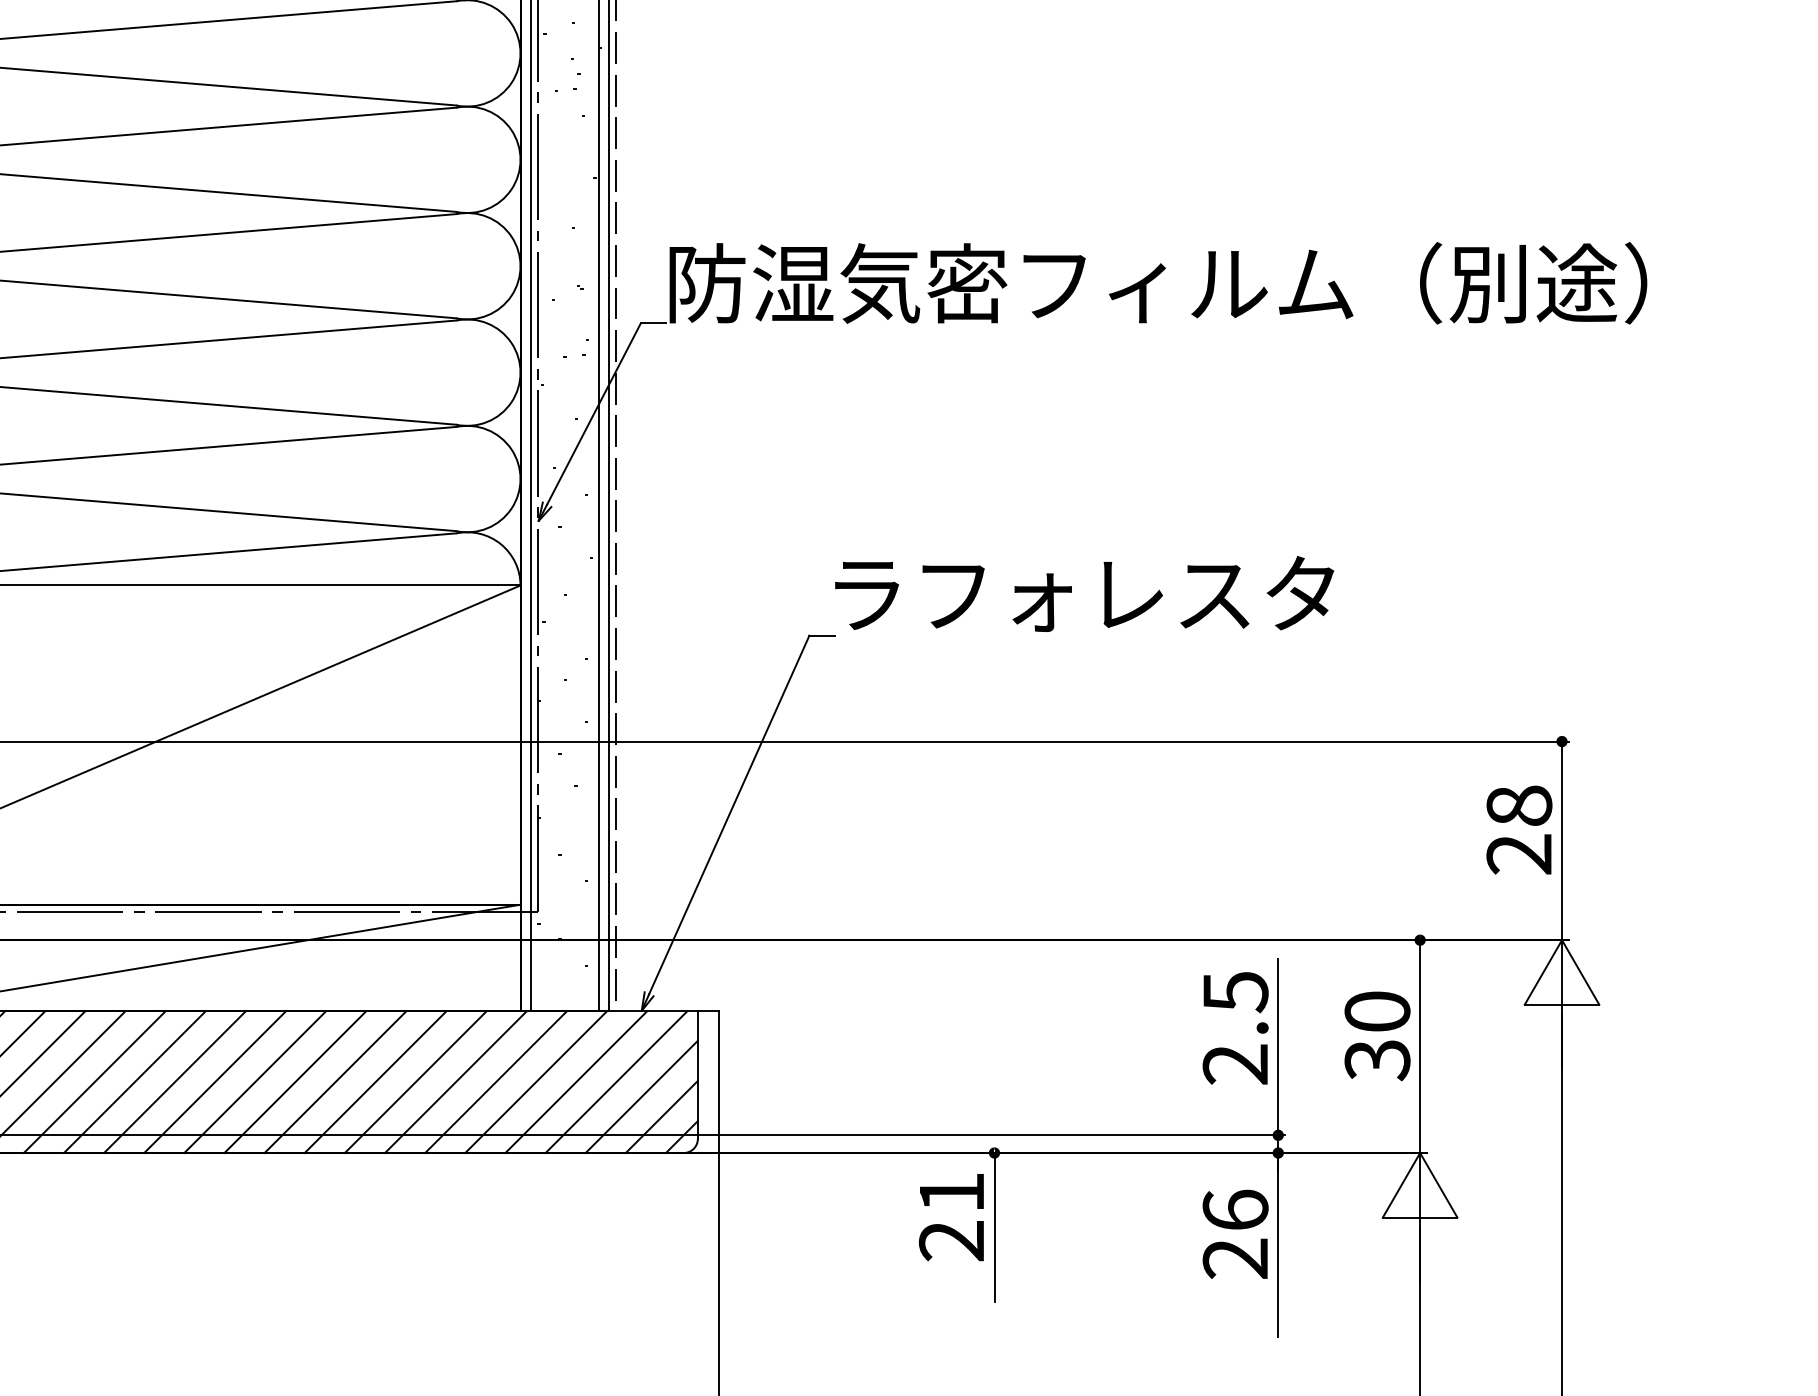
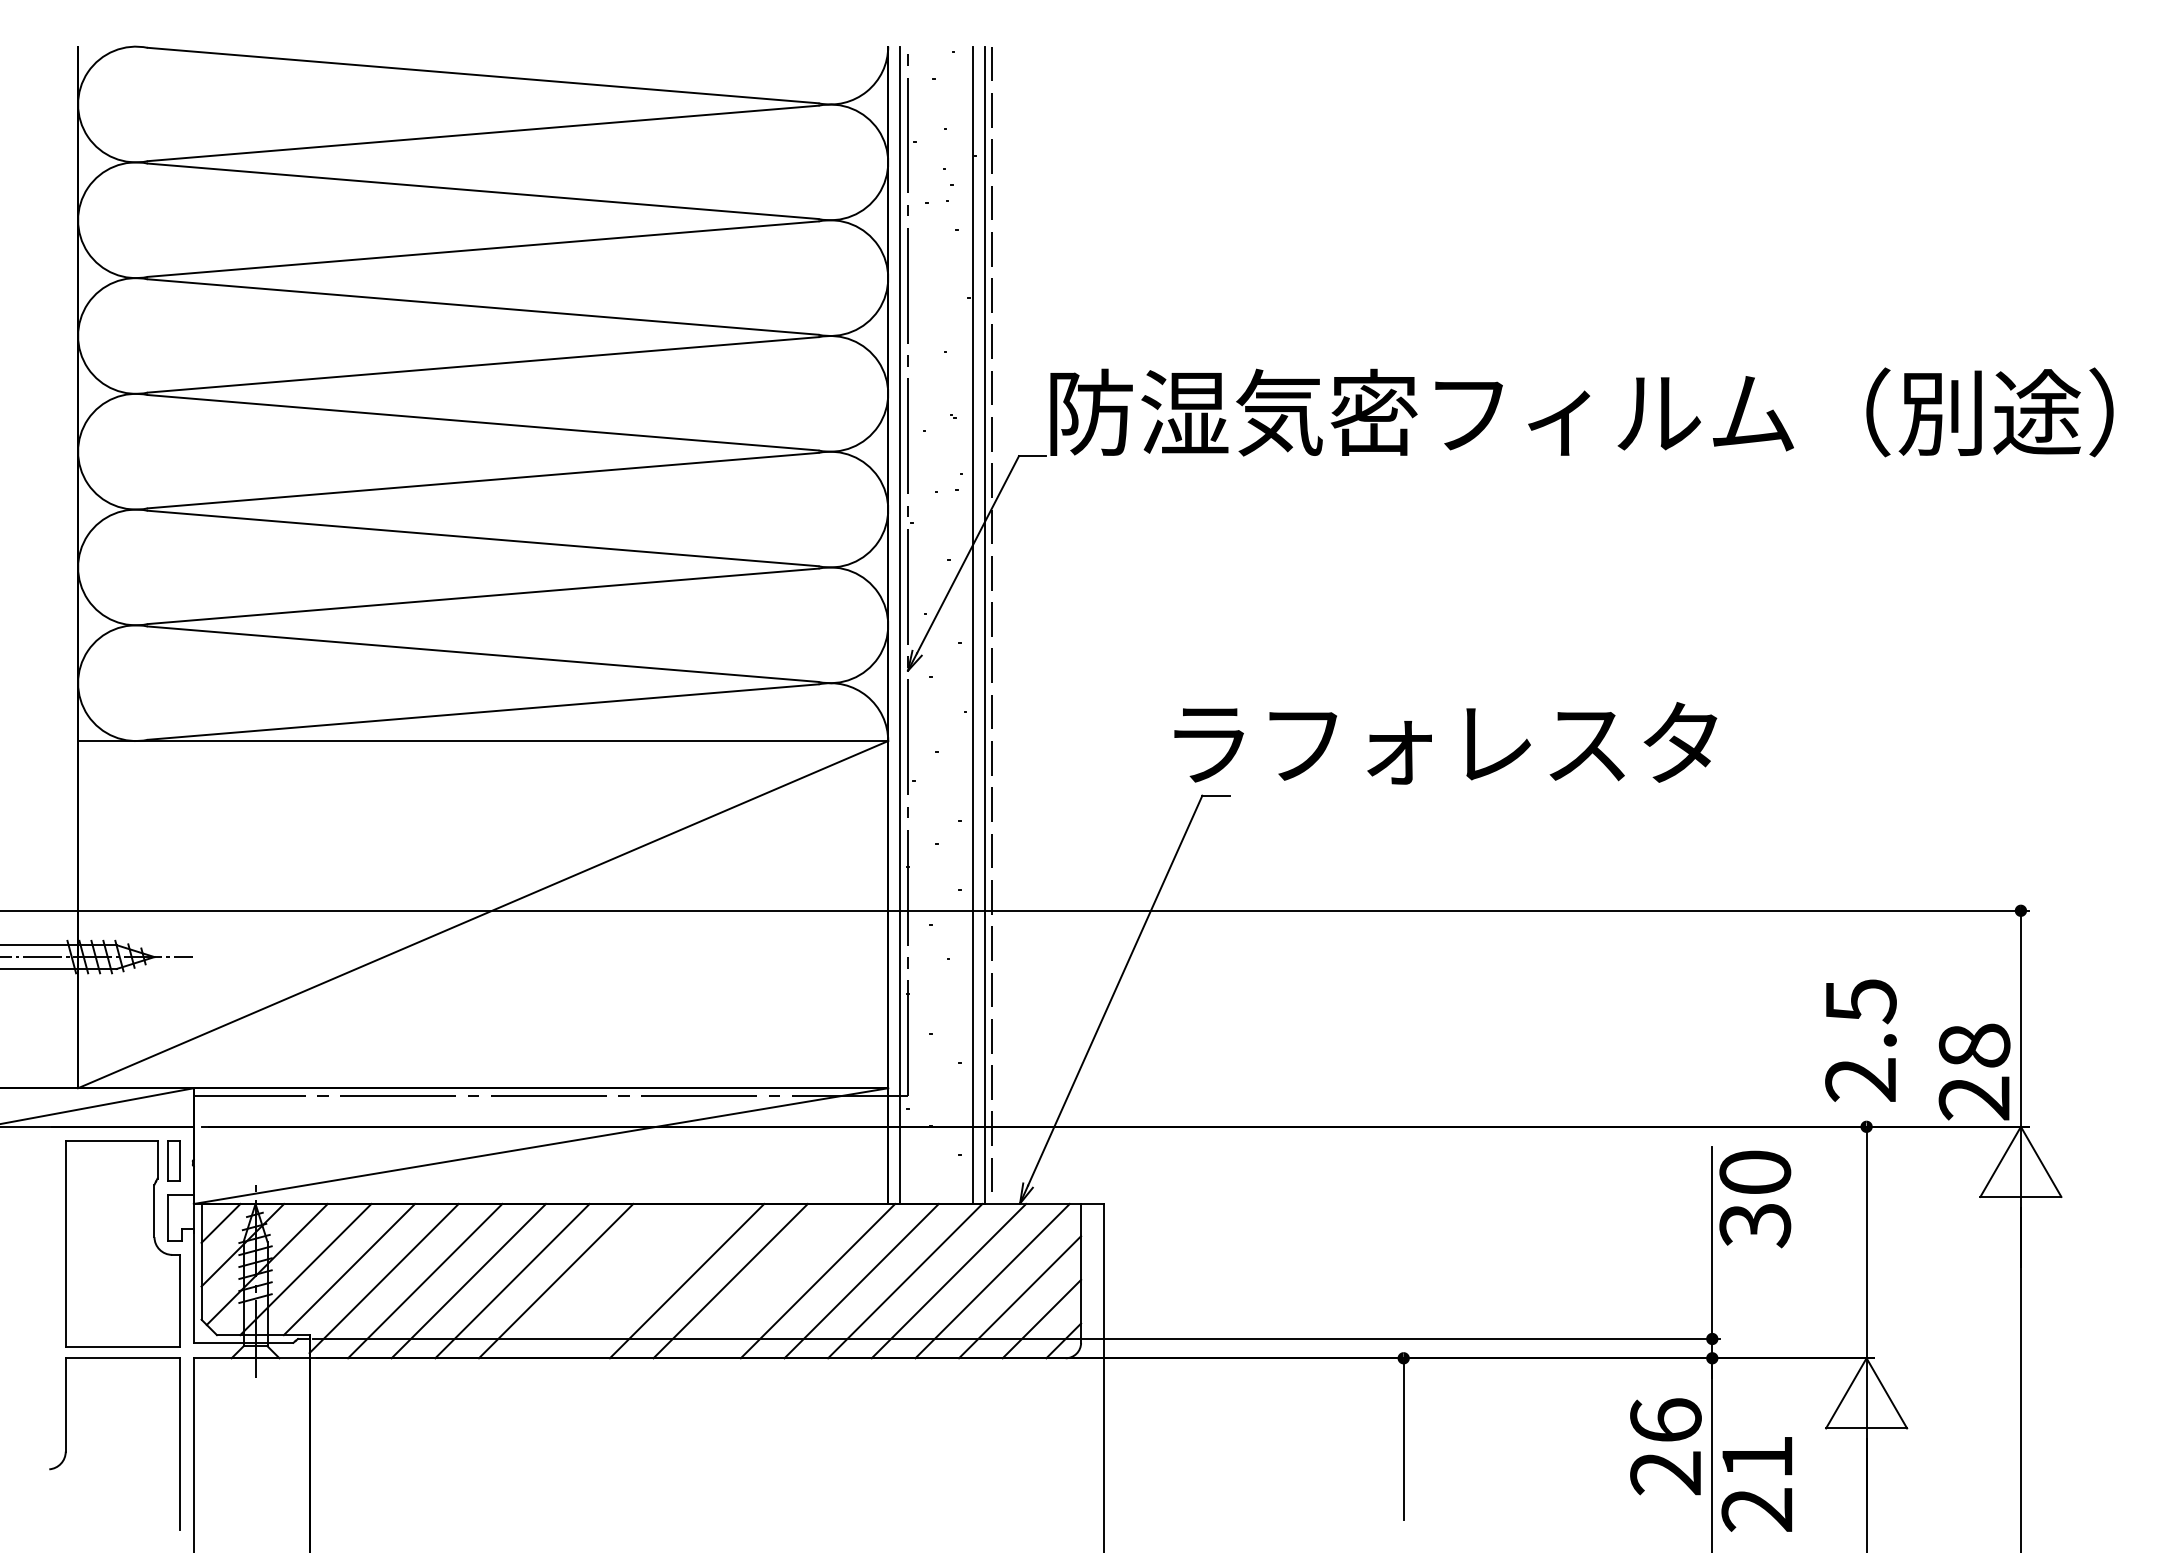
text: (1084, 594) -> (1445, 743), moved
text: (1519, 829) -> (1974, 1071), moved
text: (1235, 1028) -> (1860, 1040), moved
text: (1377, 1036) -> (1755, 1199), moved
line: (255, 1081) -> (599, 1280), removed
line: (295, 1081) -> (643, 1280), removed
line: (415, 1081) -> (774, 1280), removed
text: (951, 1217) -> (1756, 1484), moved

